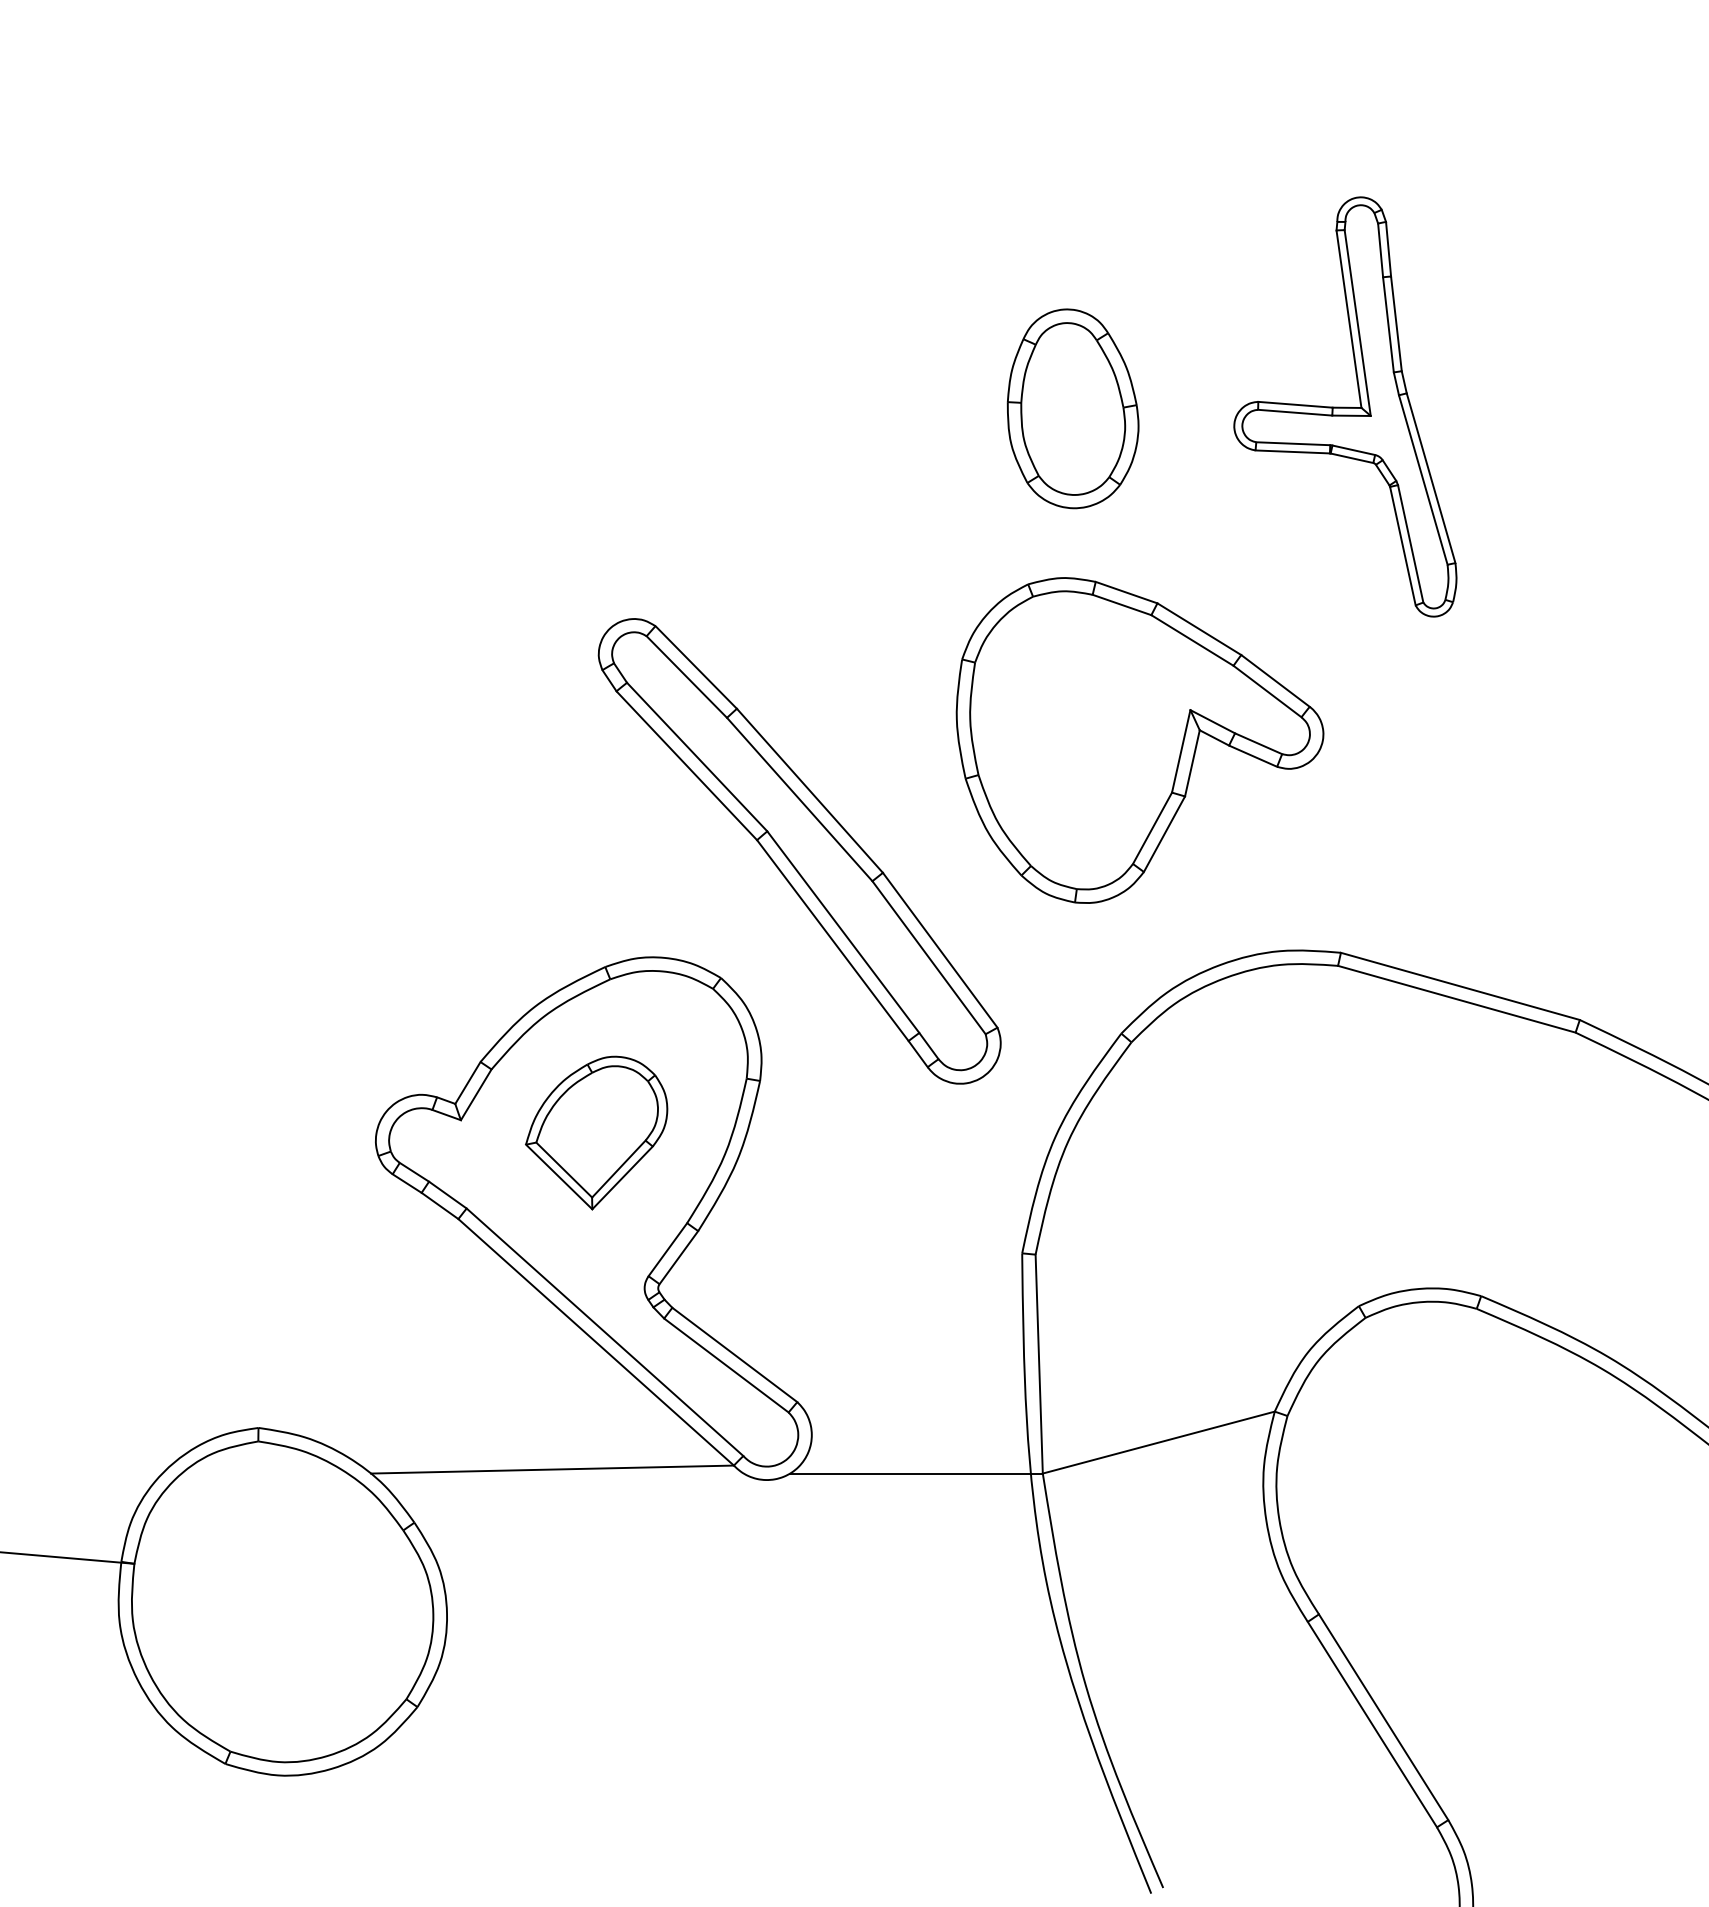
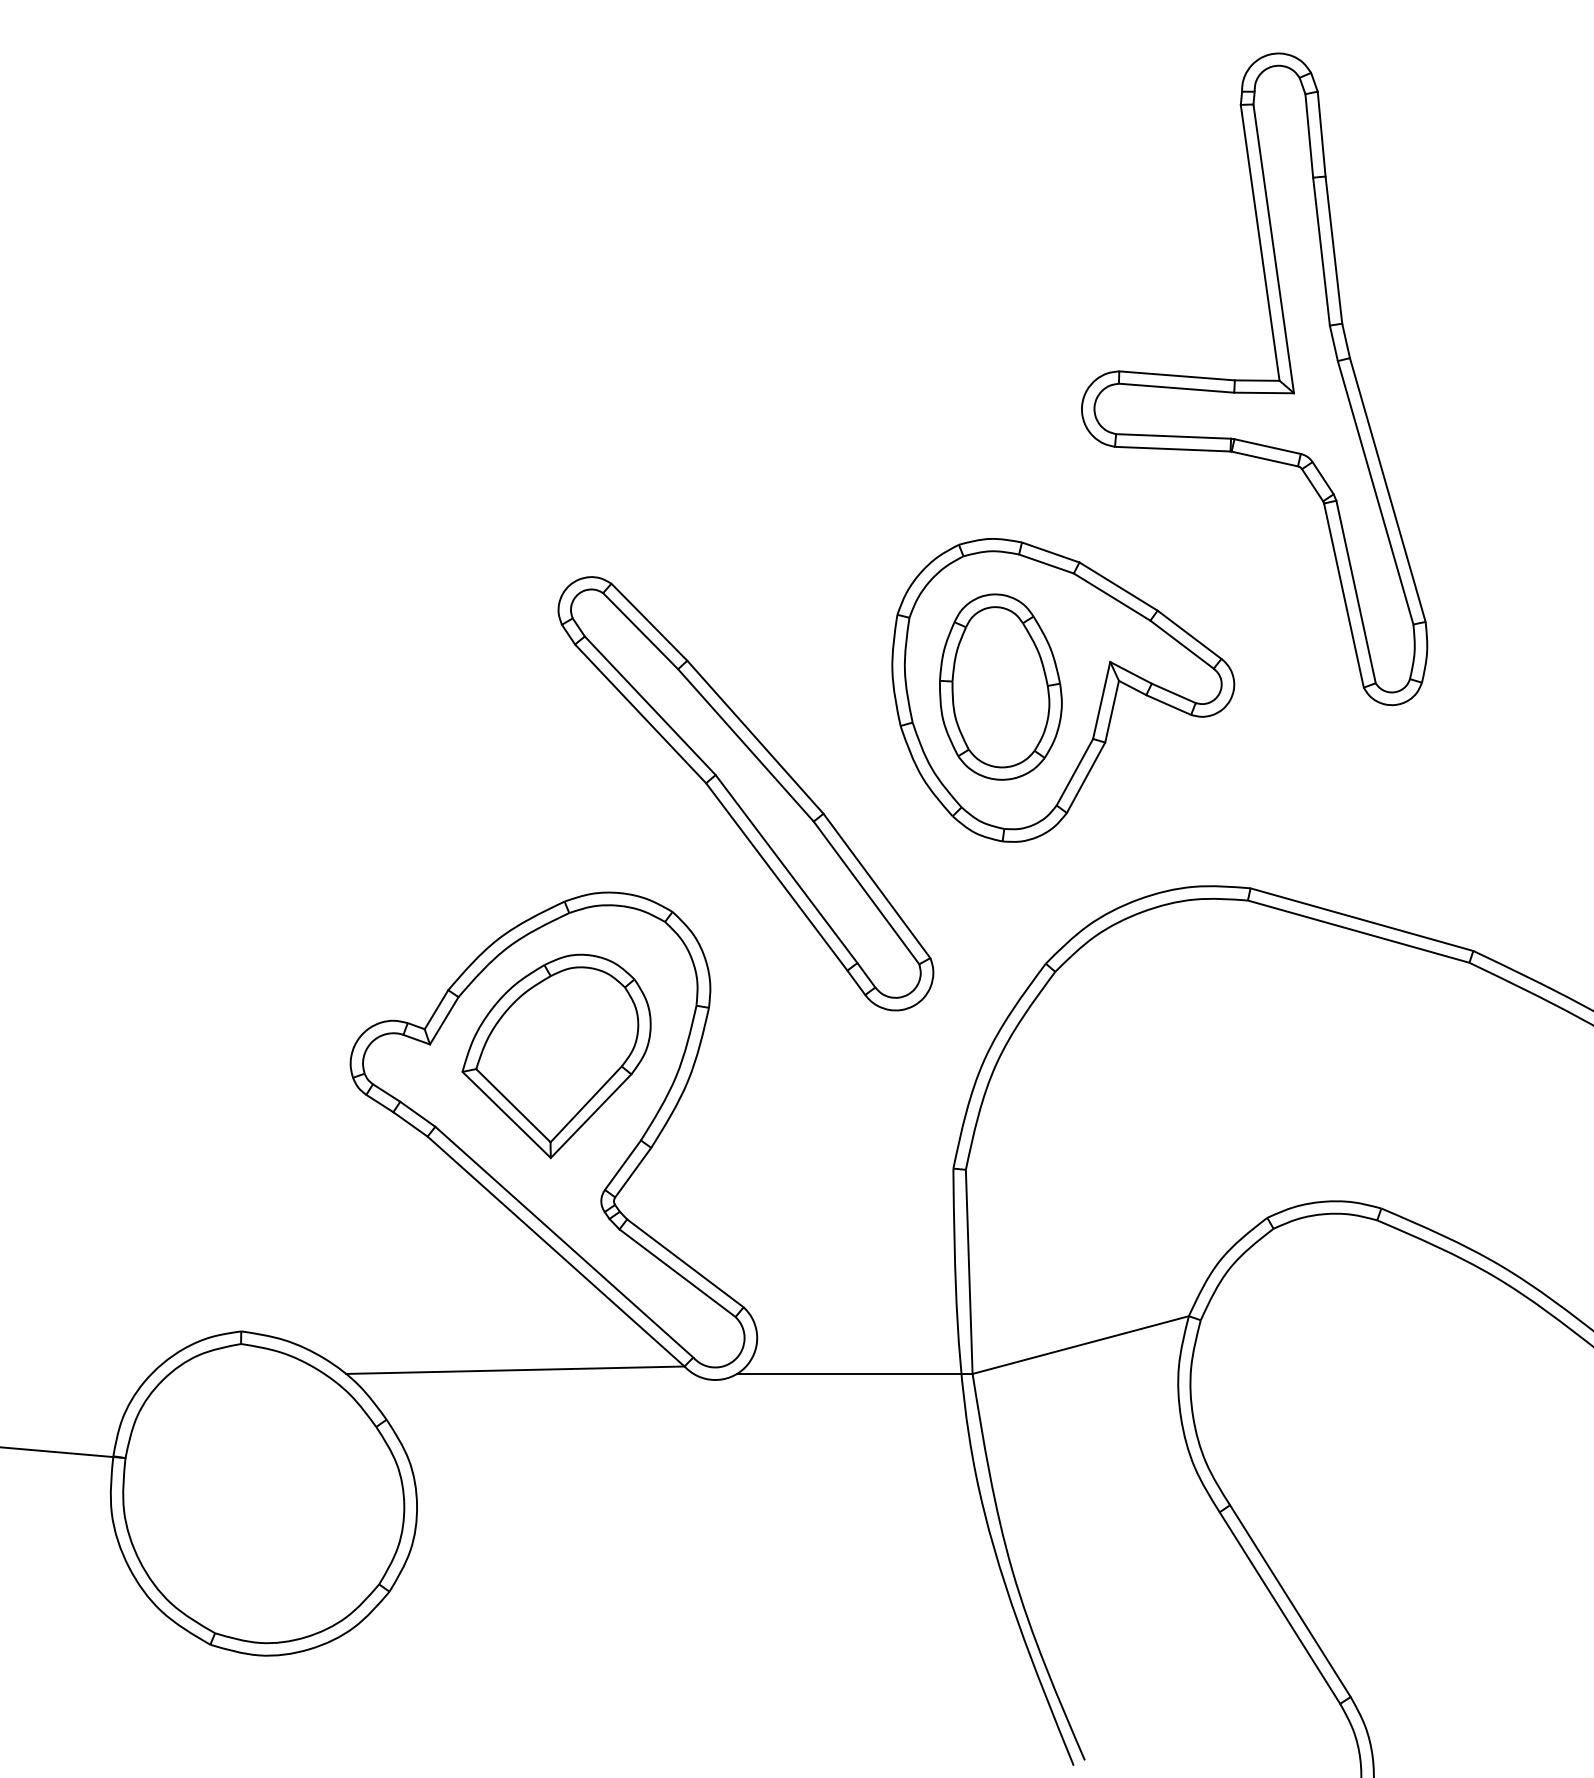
part: (1345, 407) -> (1254, 379), size x1.67
part: (1072, 408) -> (1000, 686), moved
part: (596, 1133) -> (556, 1056), size x1.43

